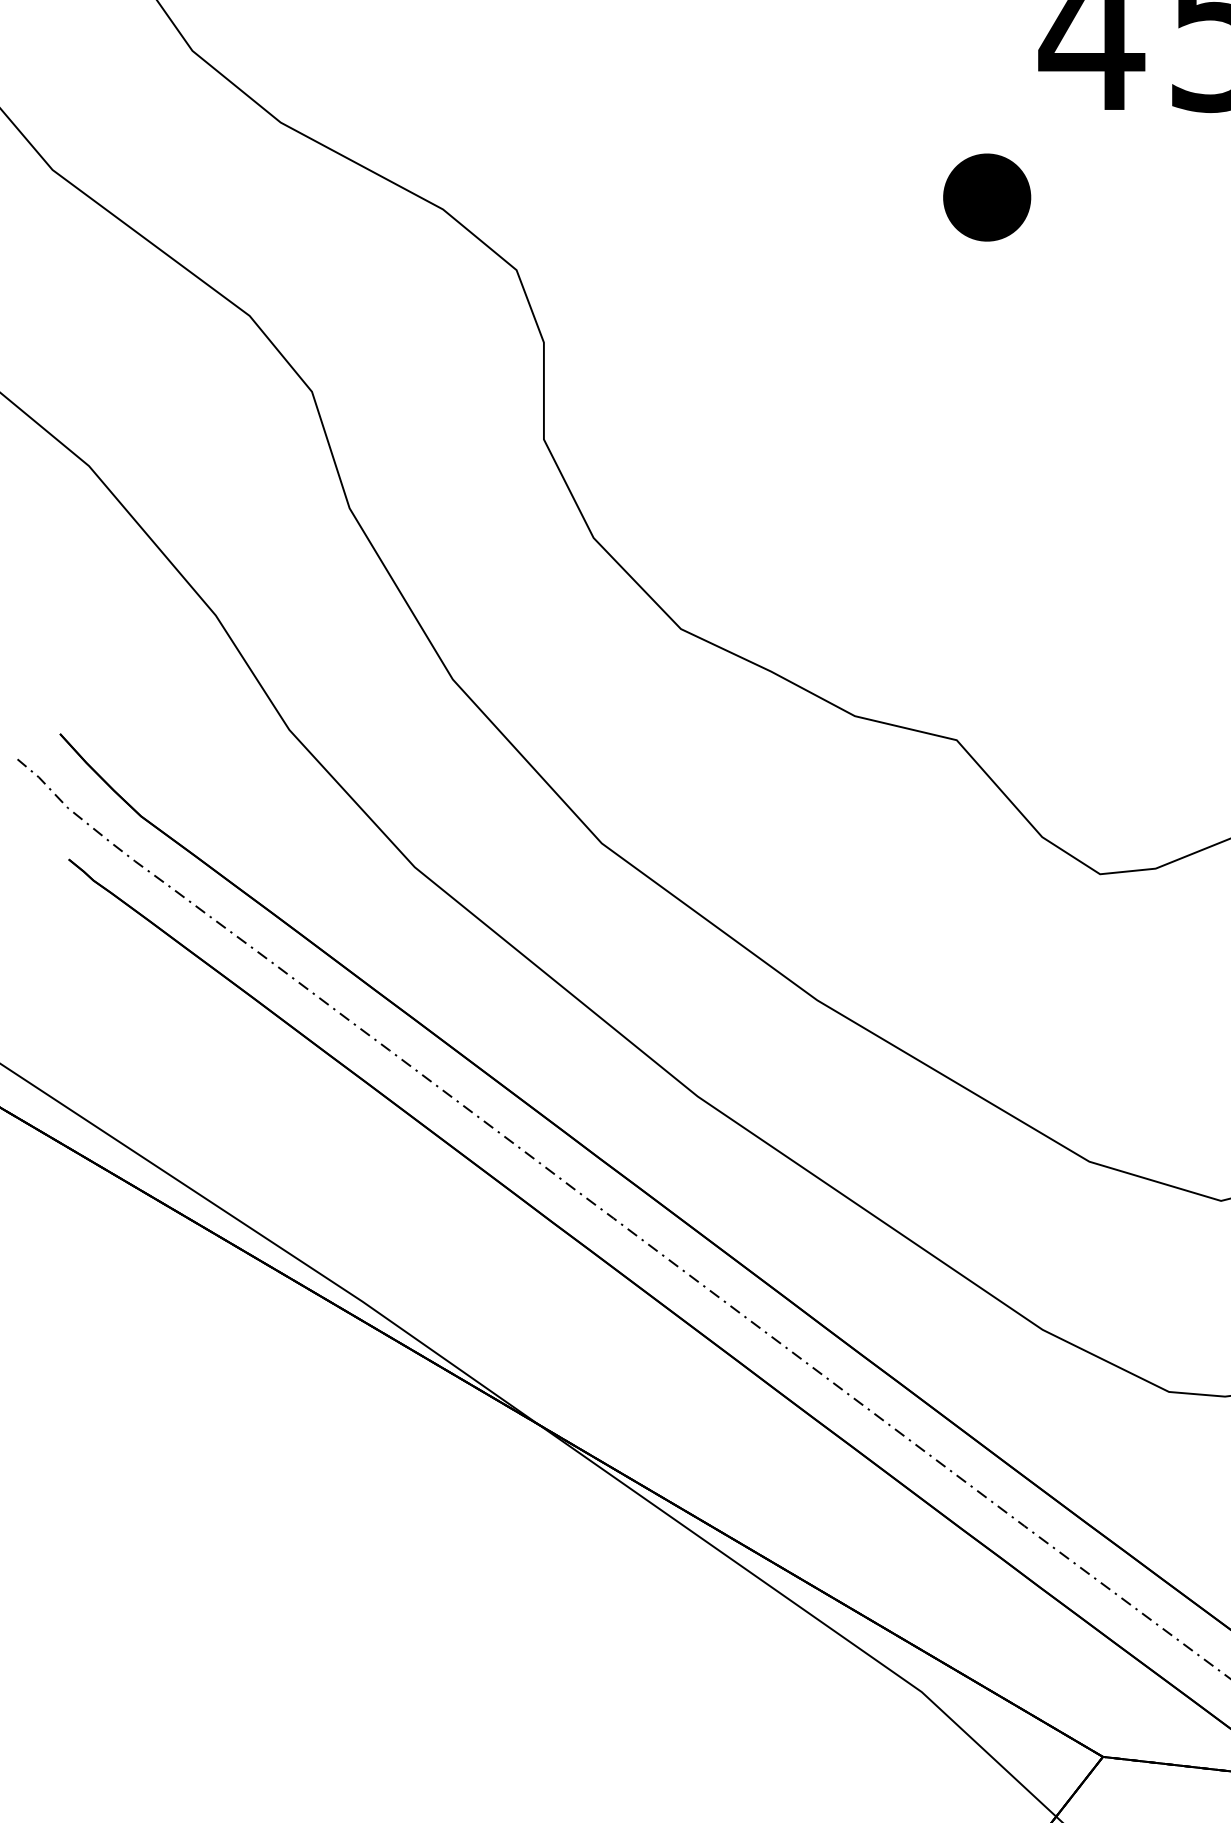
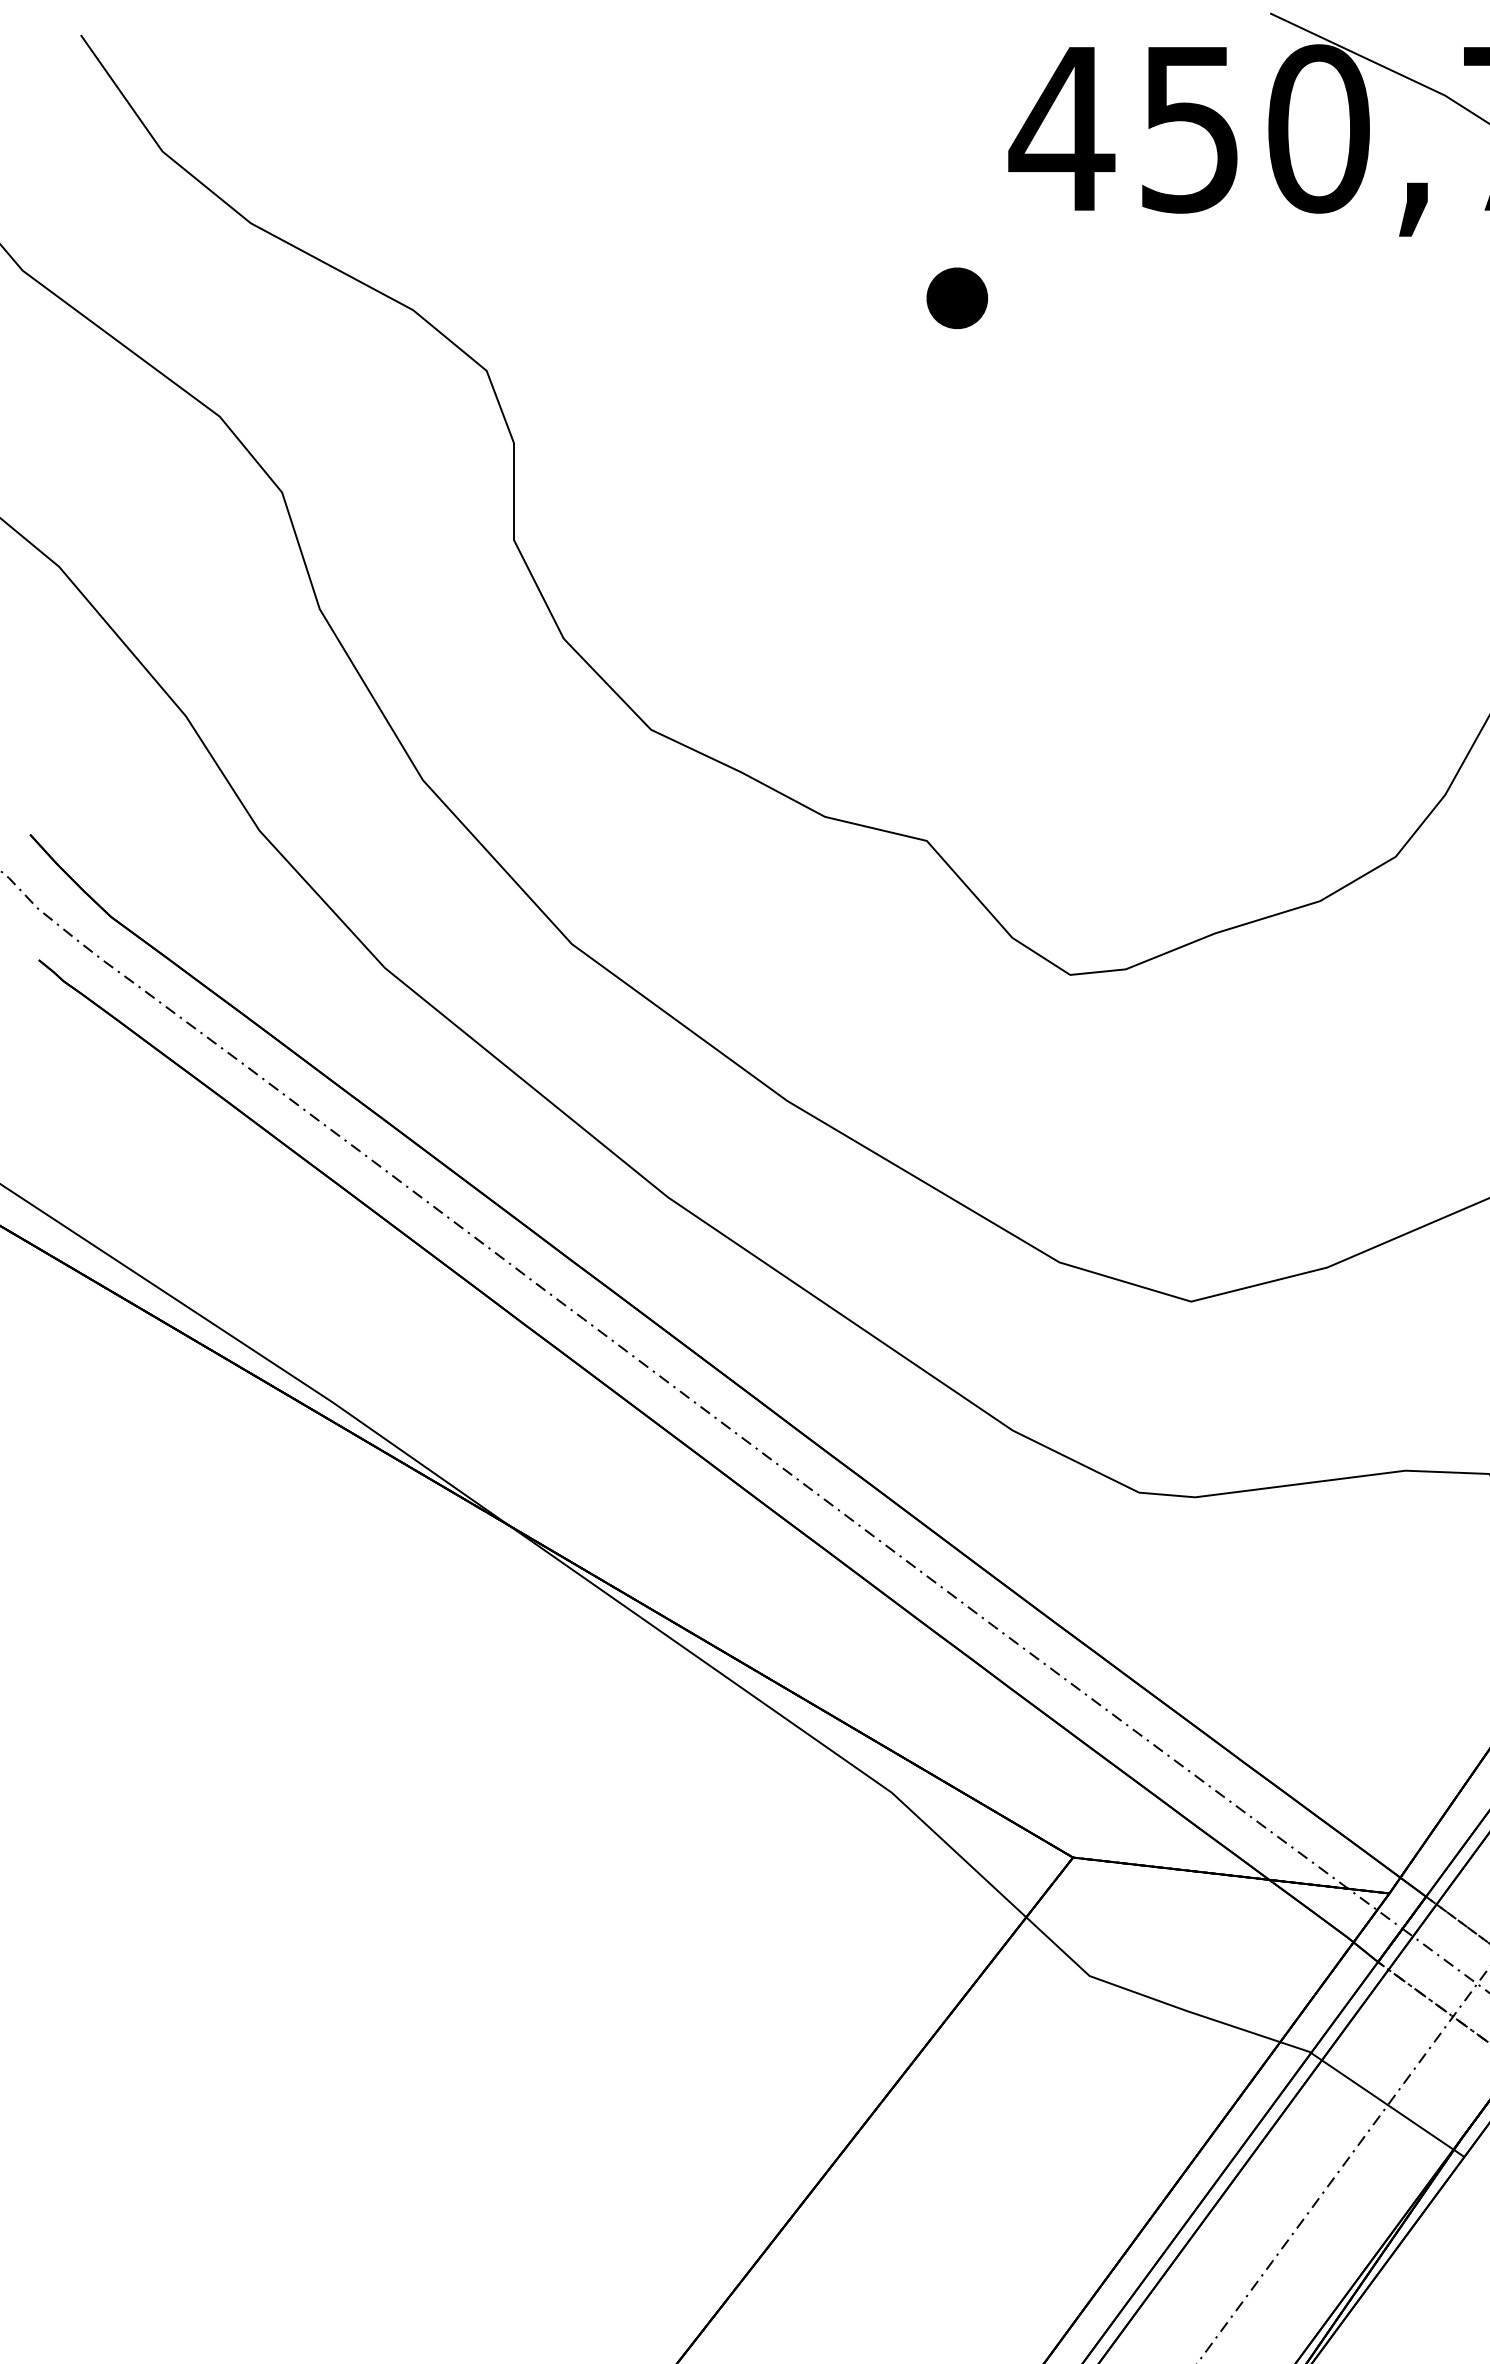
part: (987, 197) -> (957, 298), size x0.7

